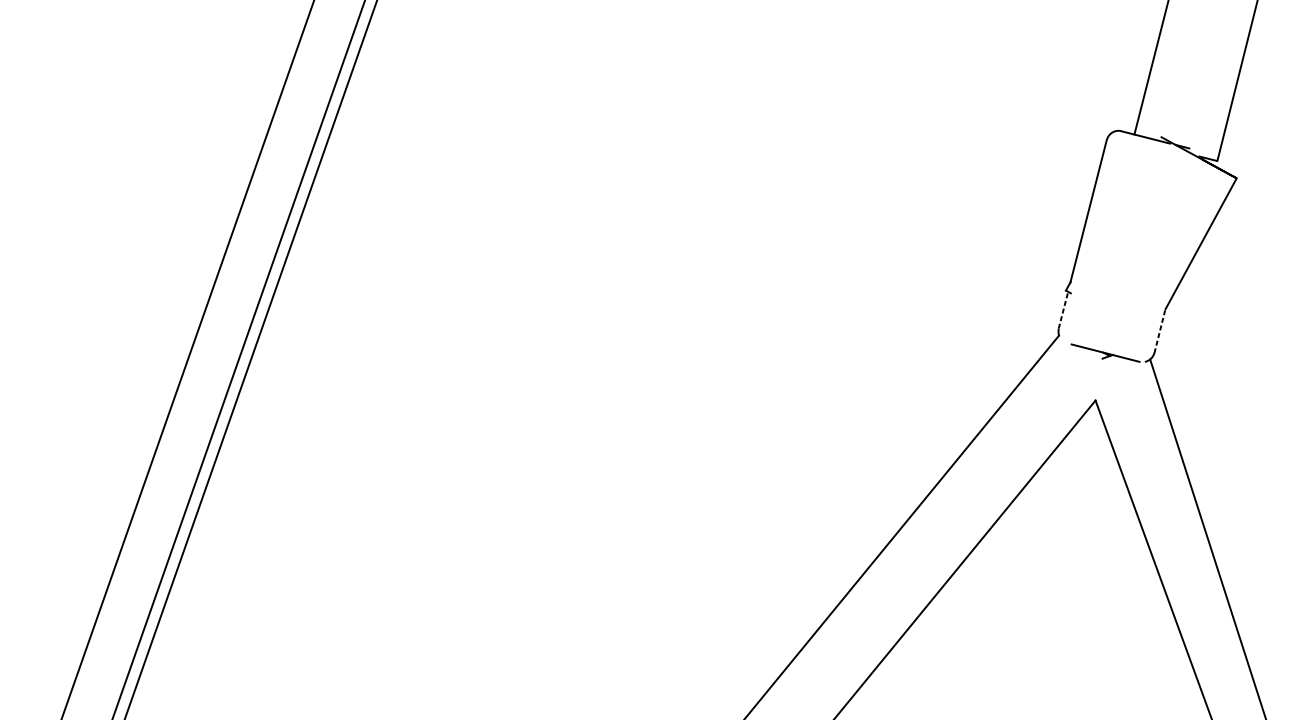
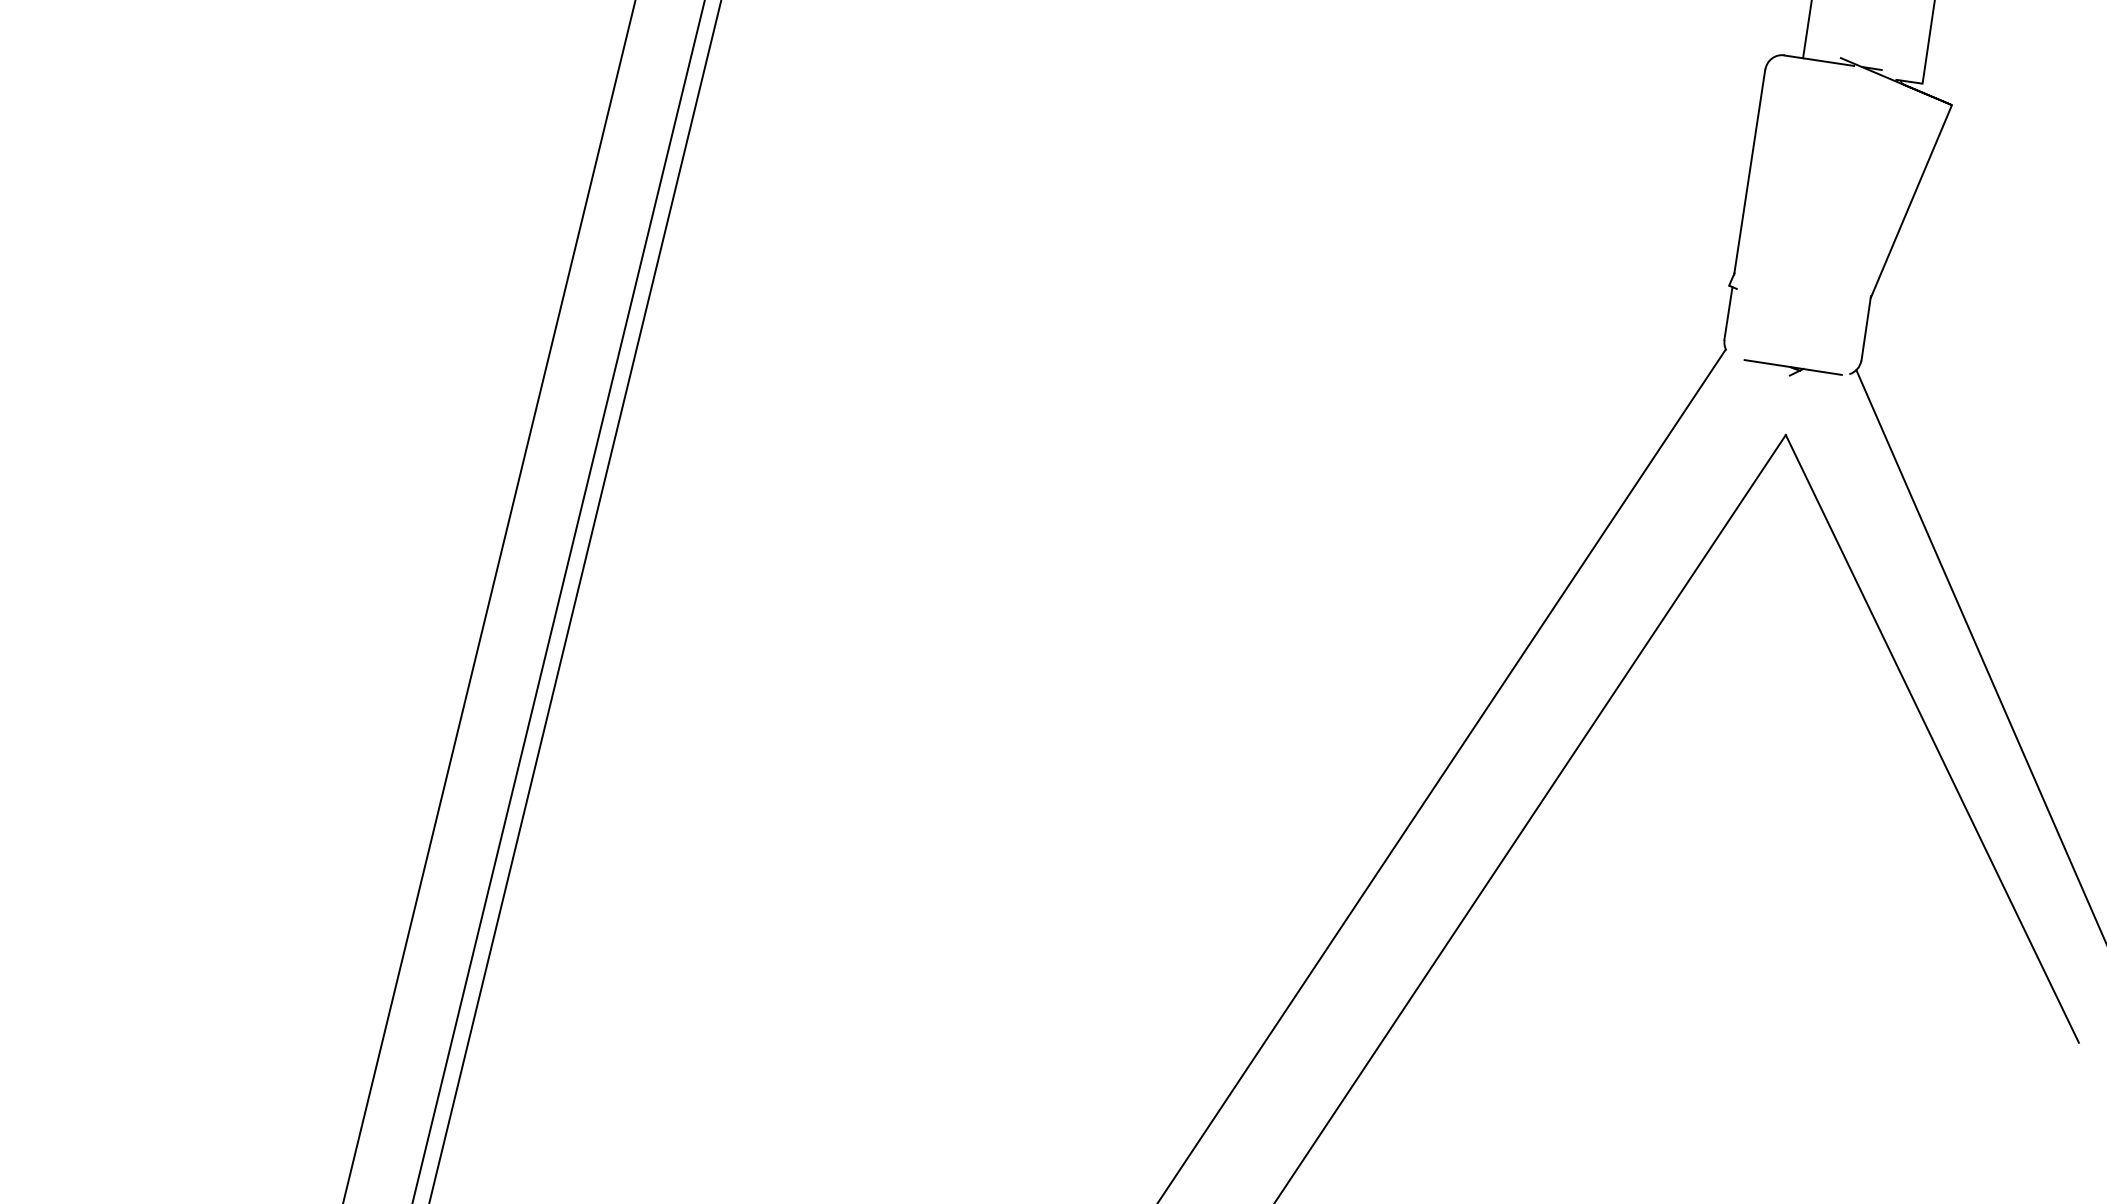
line: (1063, 310) -> (1728, 313), dashed -> solid
line: (1160, 330) -> (1866, 328), dashed -> solid

